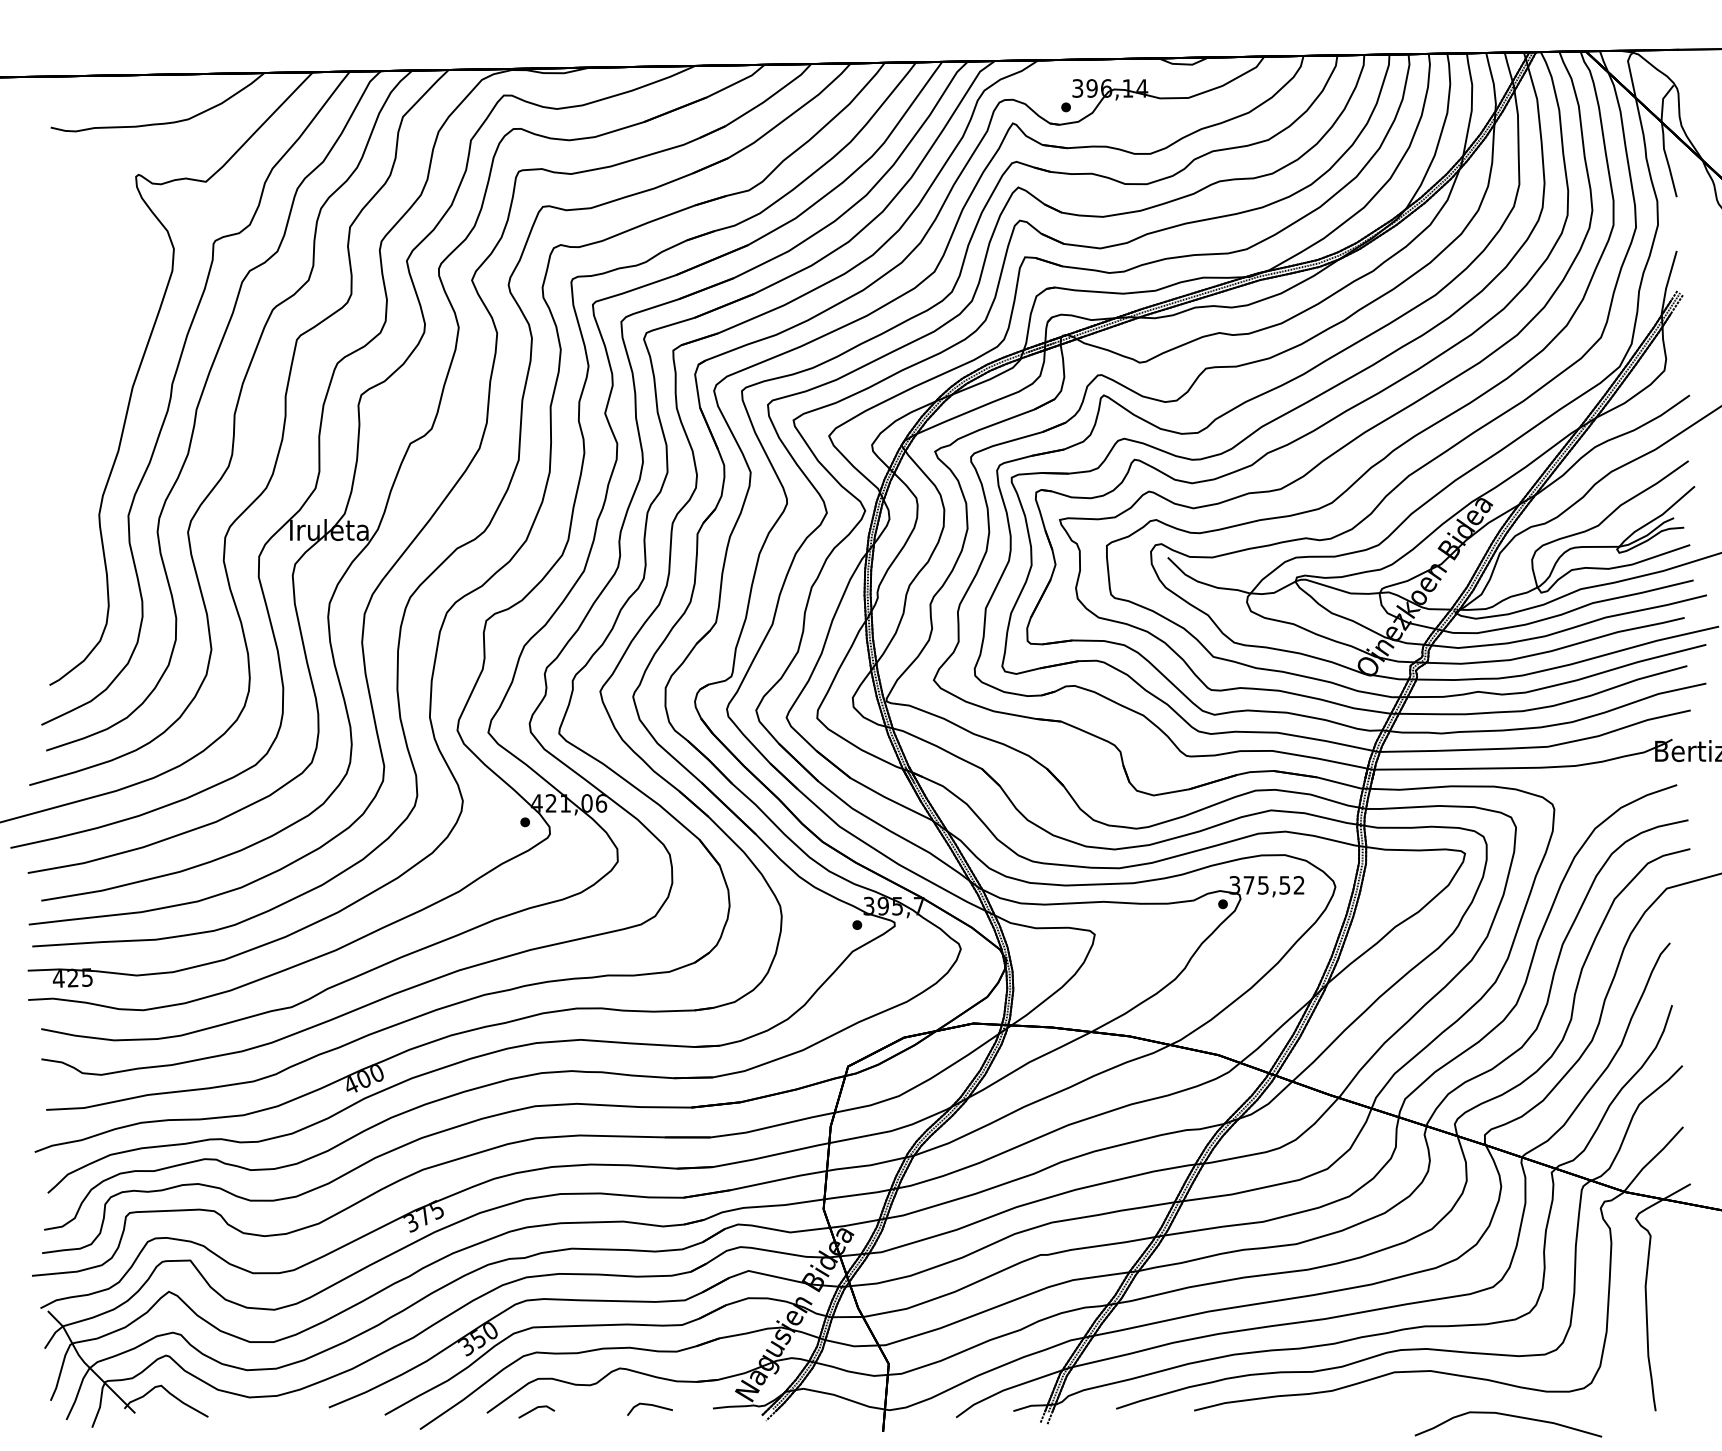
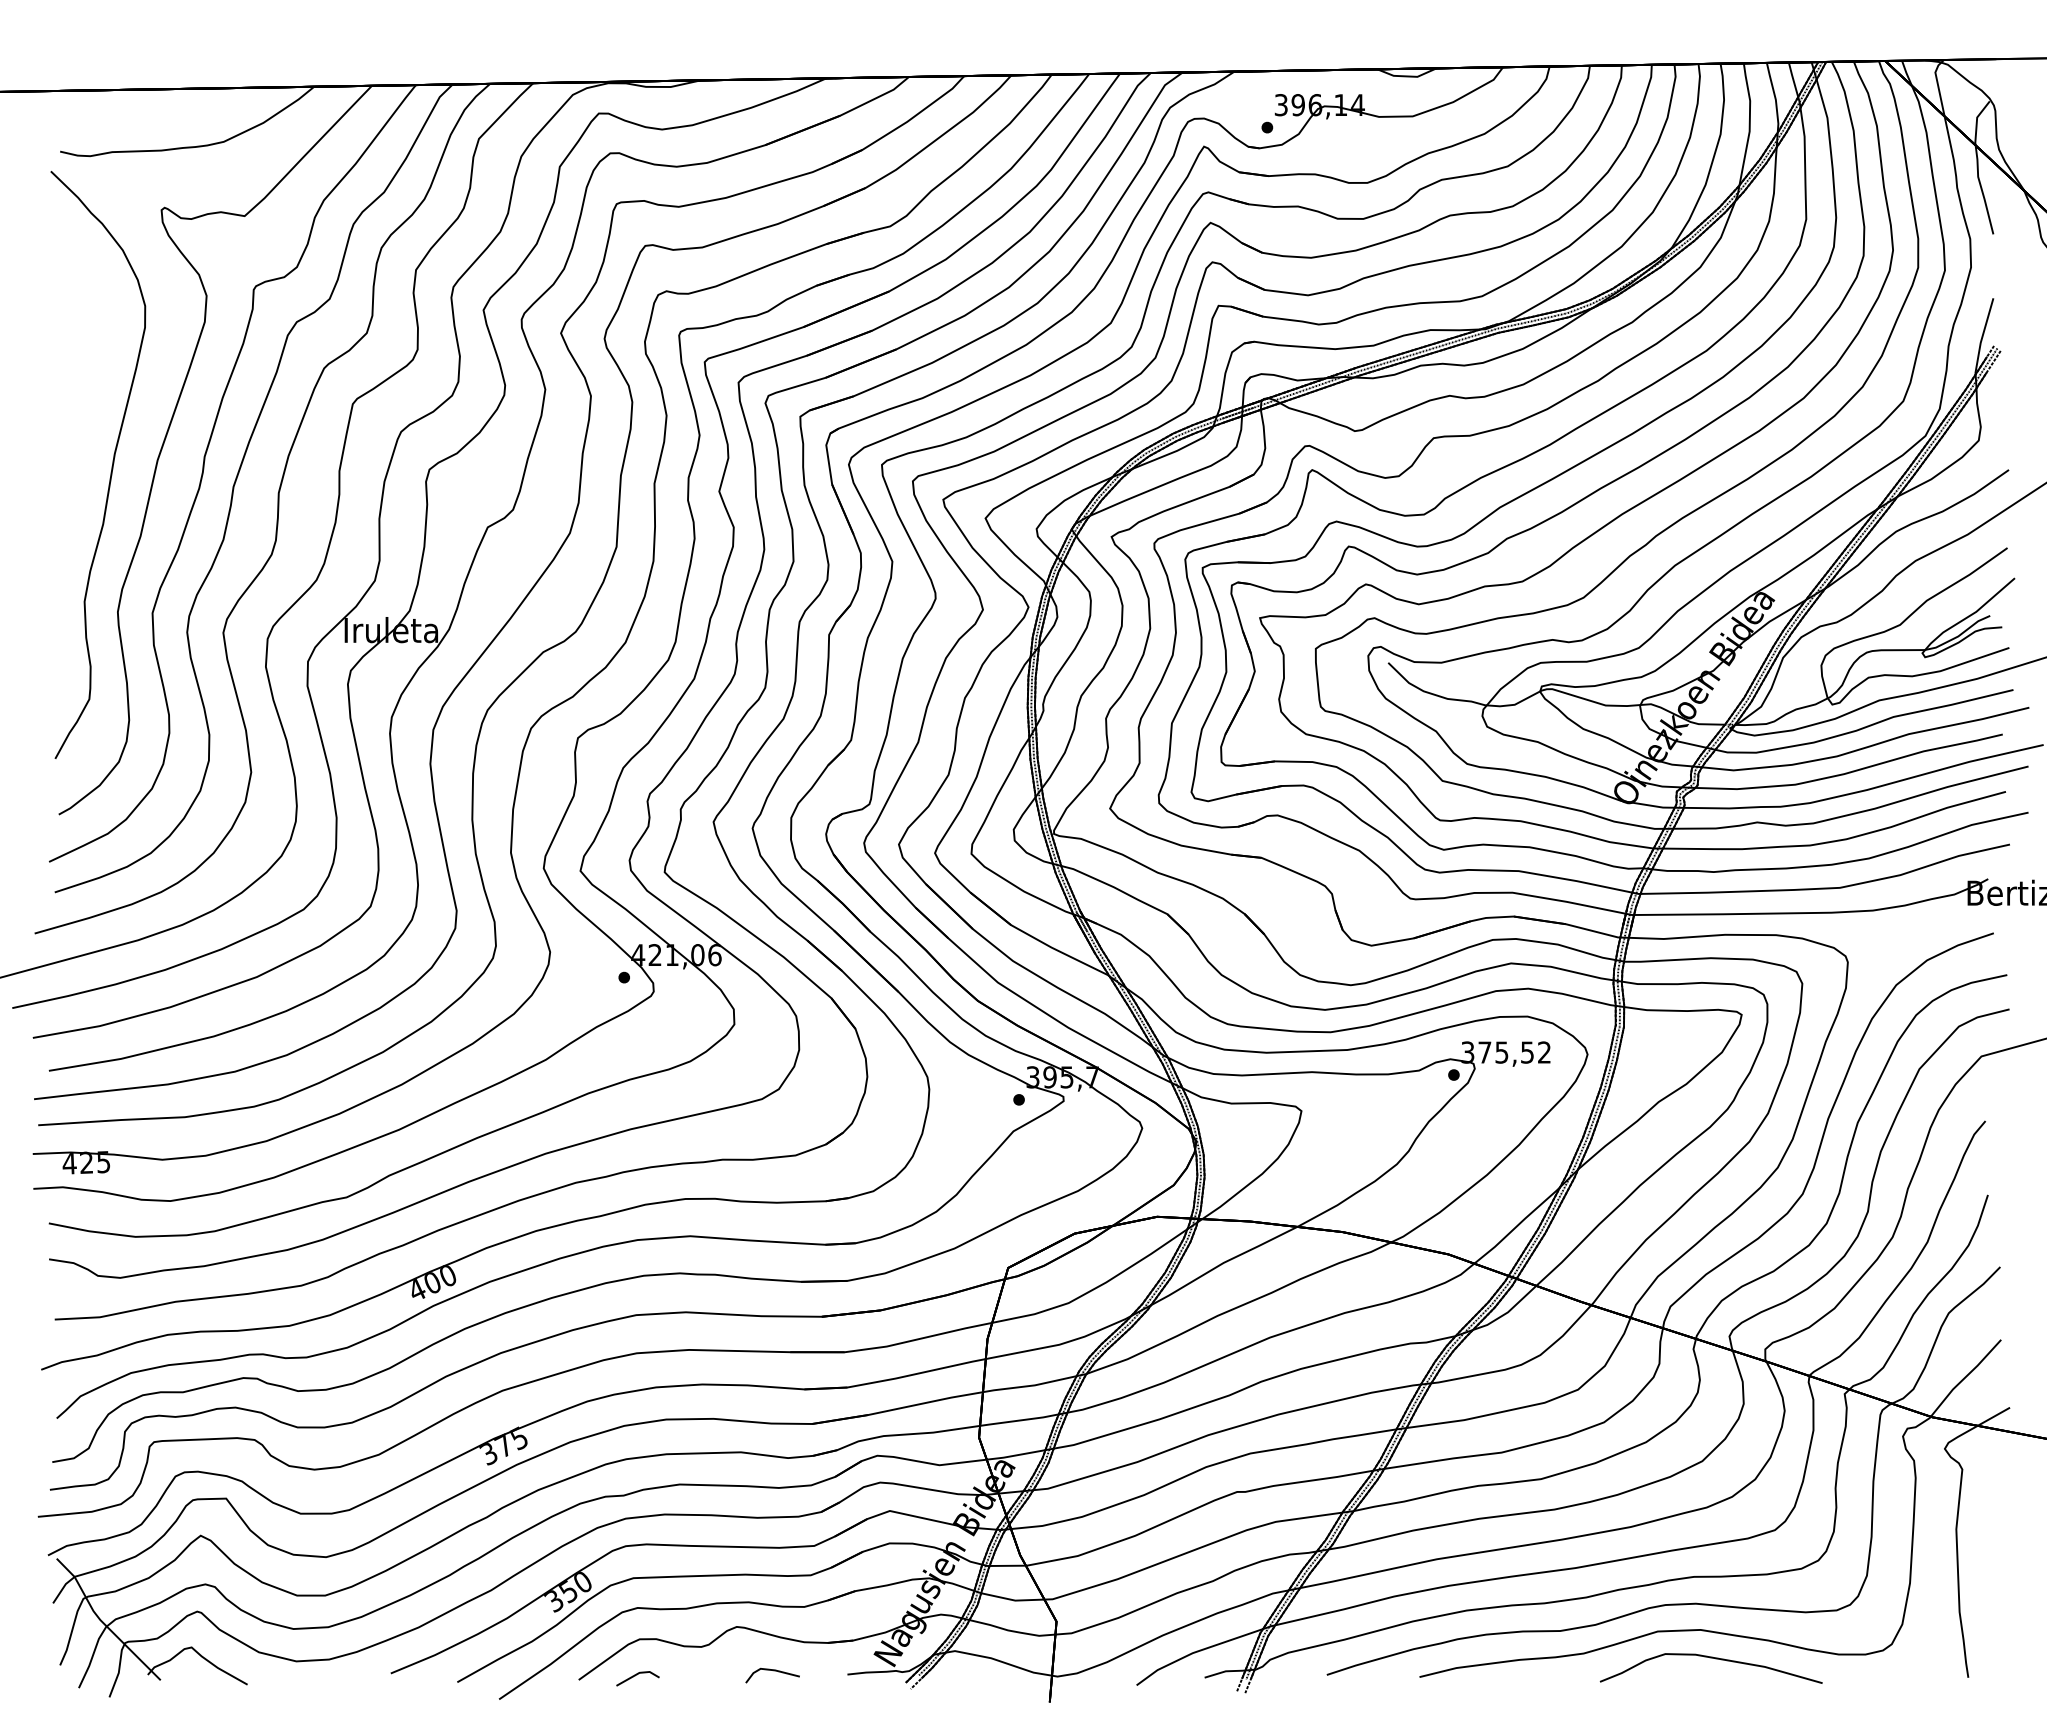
curve: (93, 392) -> (111, 466), added
curve: (1507, 1416) -> (1710, 1658), moved

